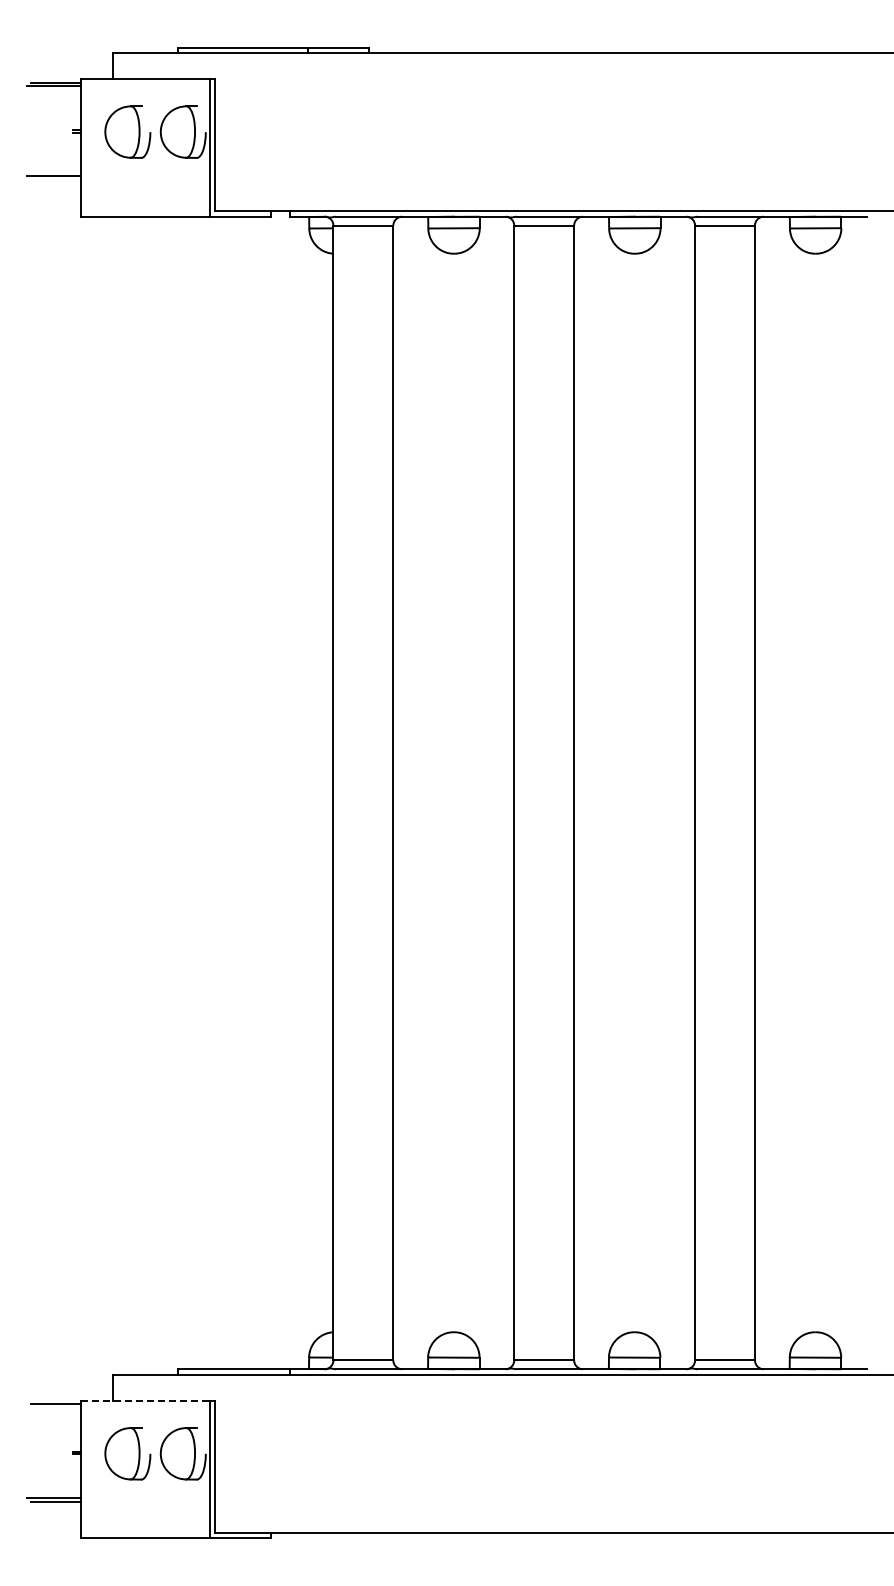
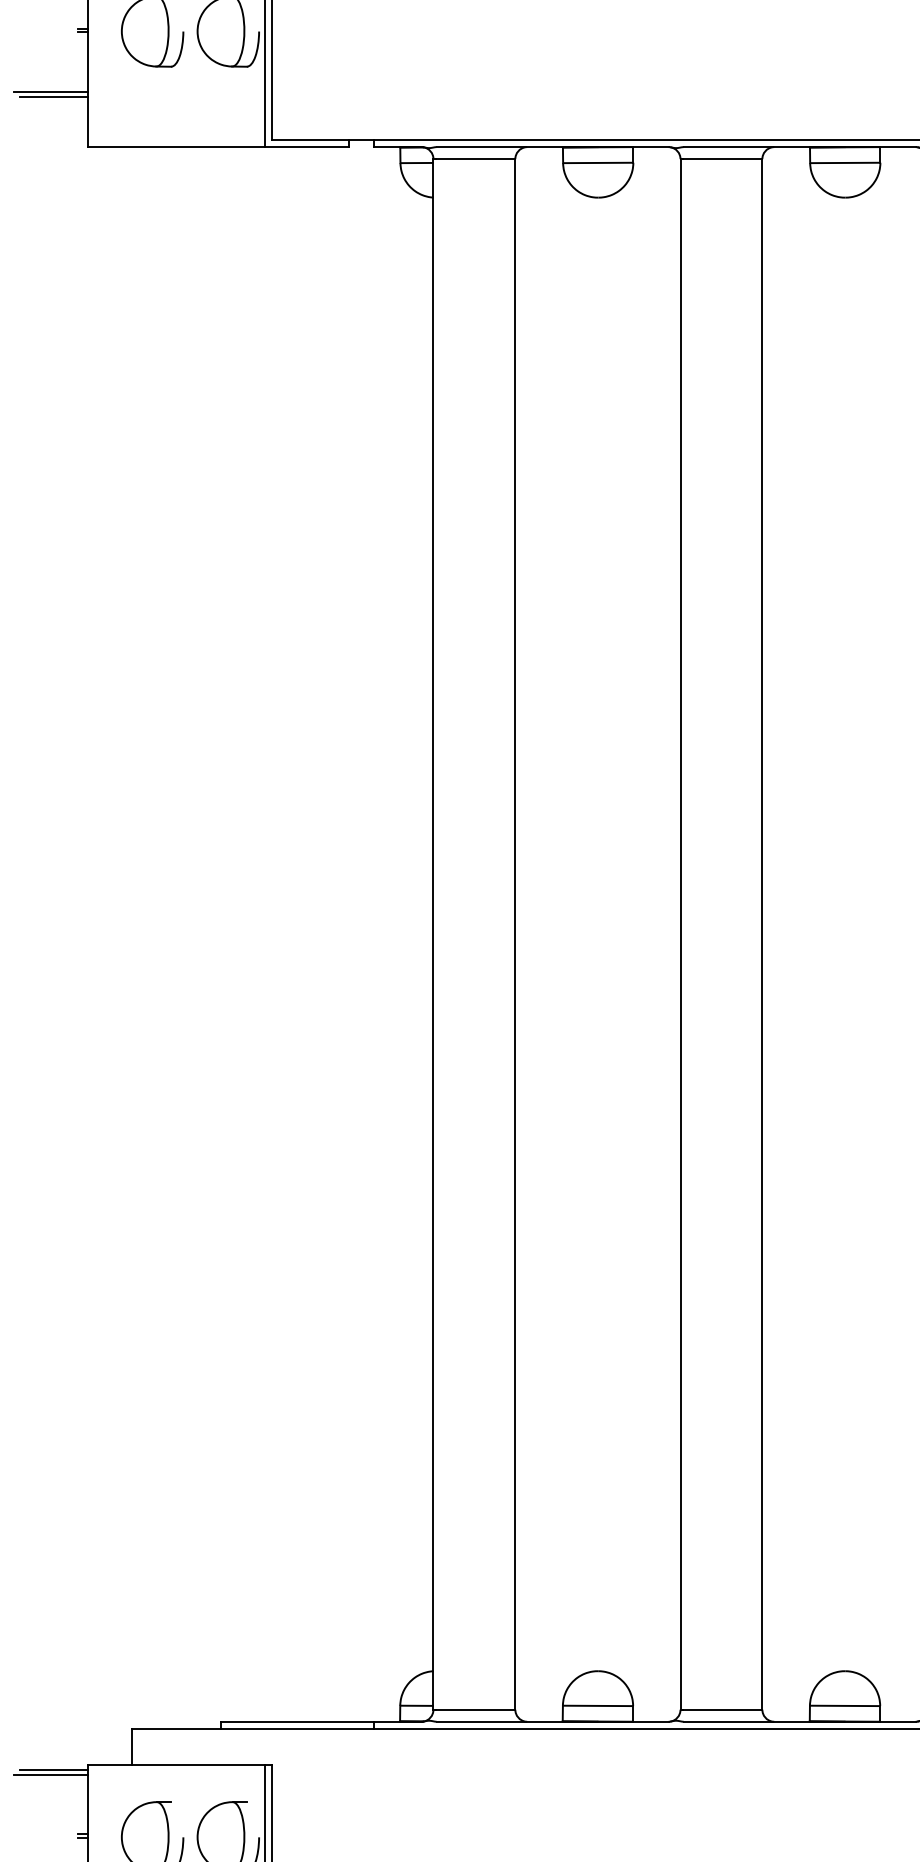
line: (55, 179) -> (53, 96), added
line: (145, 1400) -> (176, 1764), dashed -> solid
line: (53, 1408) -> (50, 1775), added

